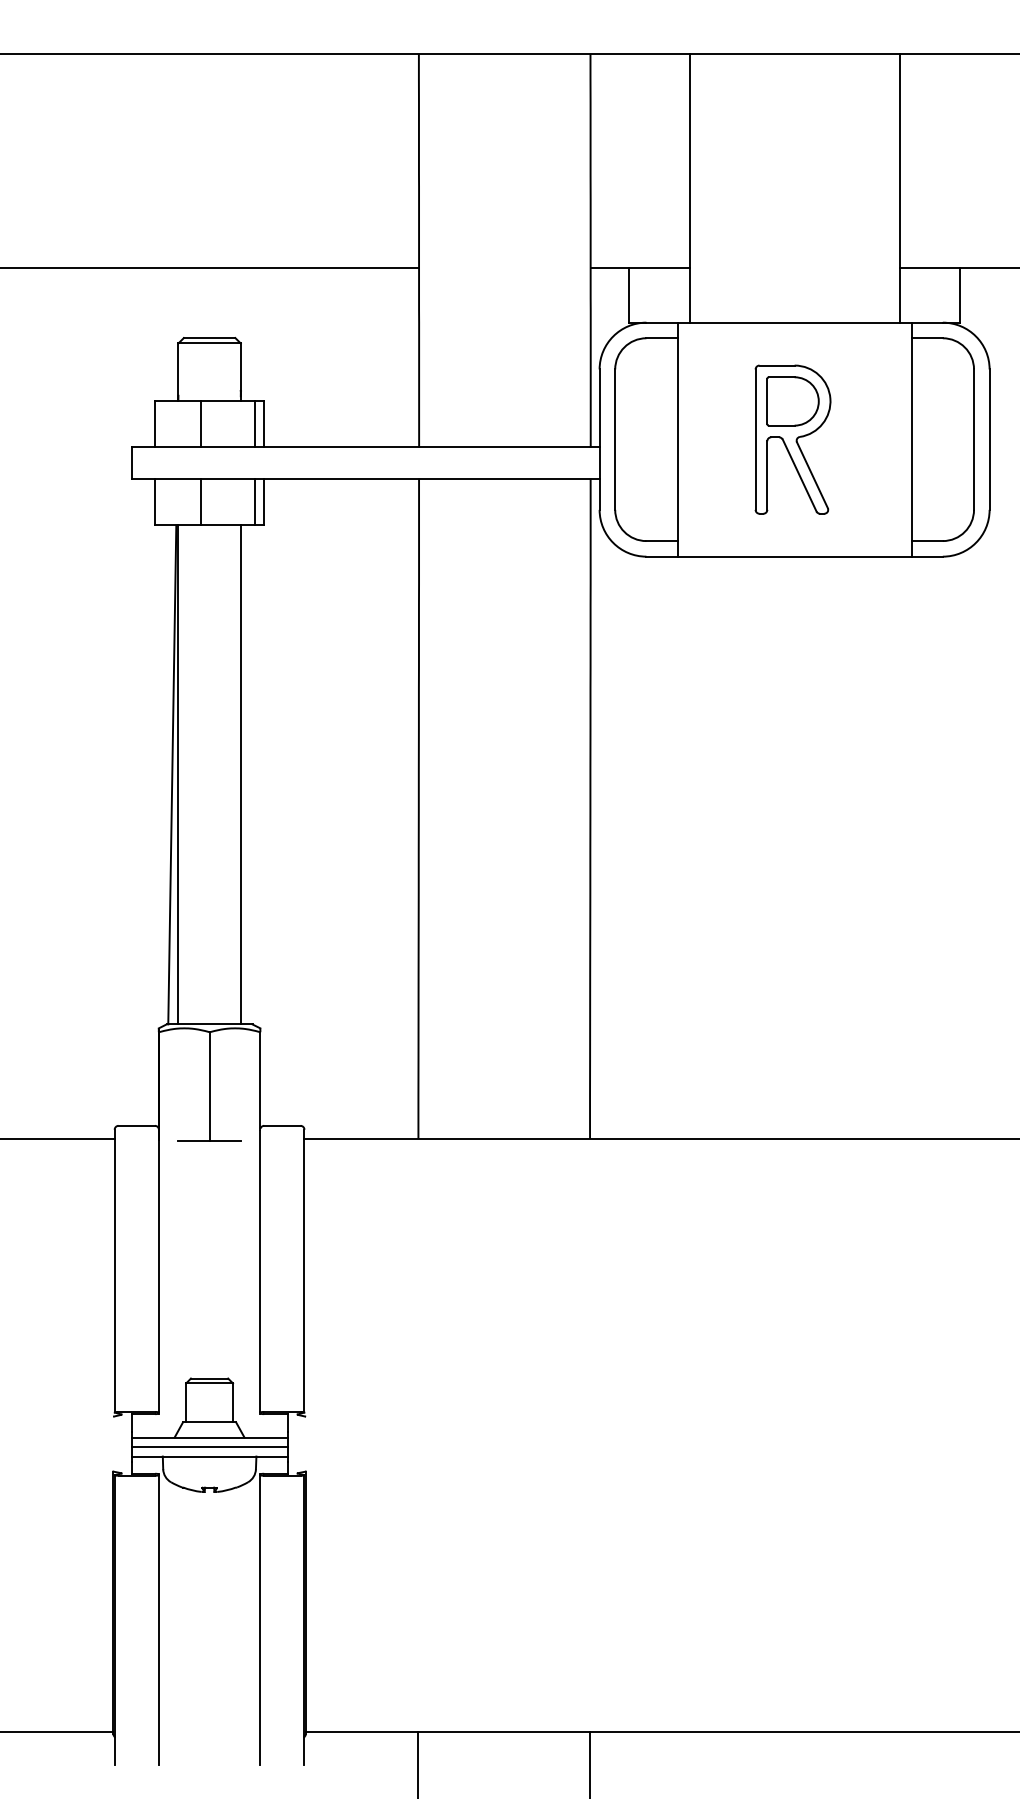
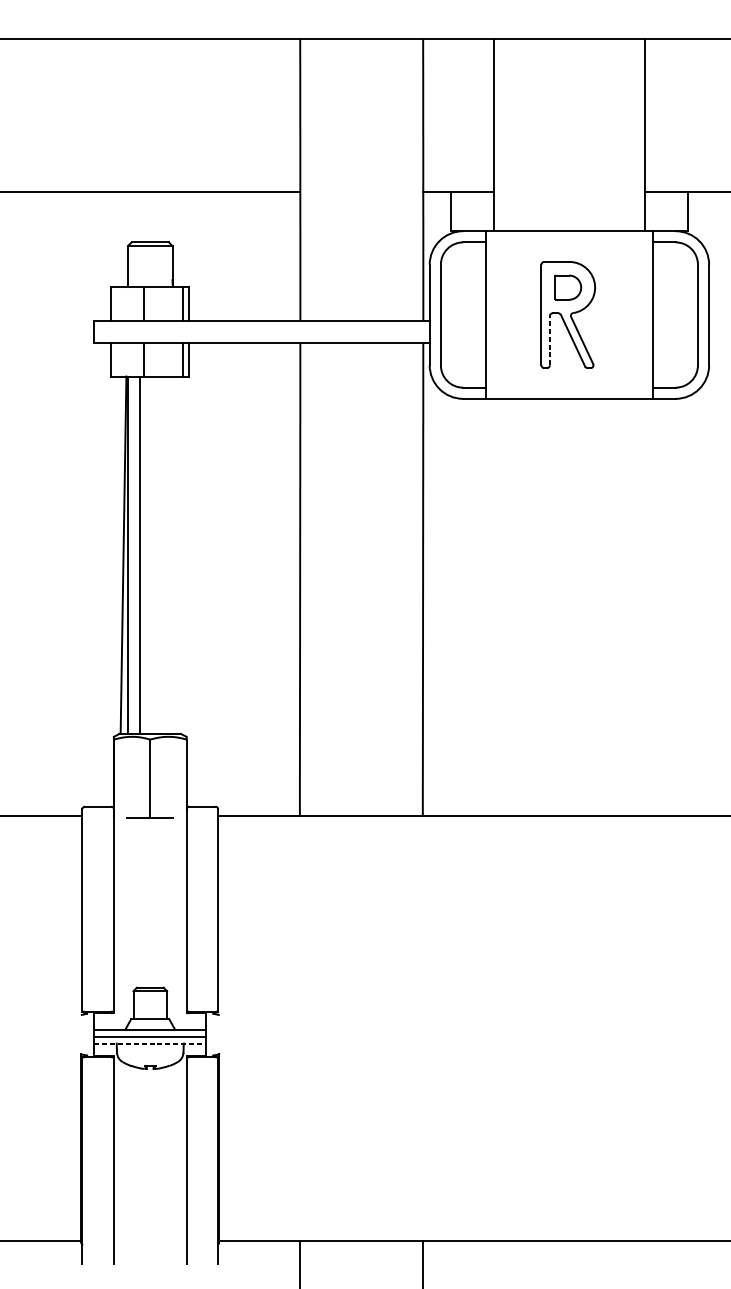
part: (792, 401) -> (567, 287), size x0.7
line: (767, 475) -> (549, 340), solid -> dashed
line: (240, 774) -> (139, 554), moved
line: (209, 1456) -> (150, 1043), solid -> dashed

